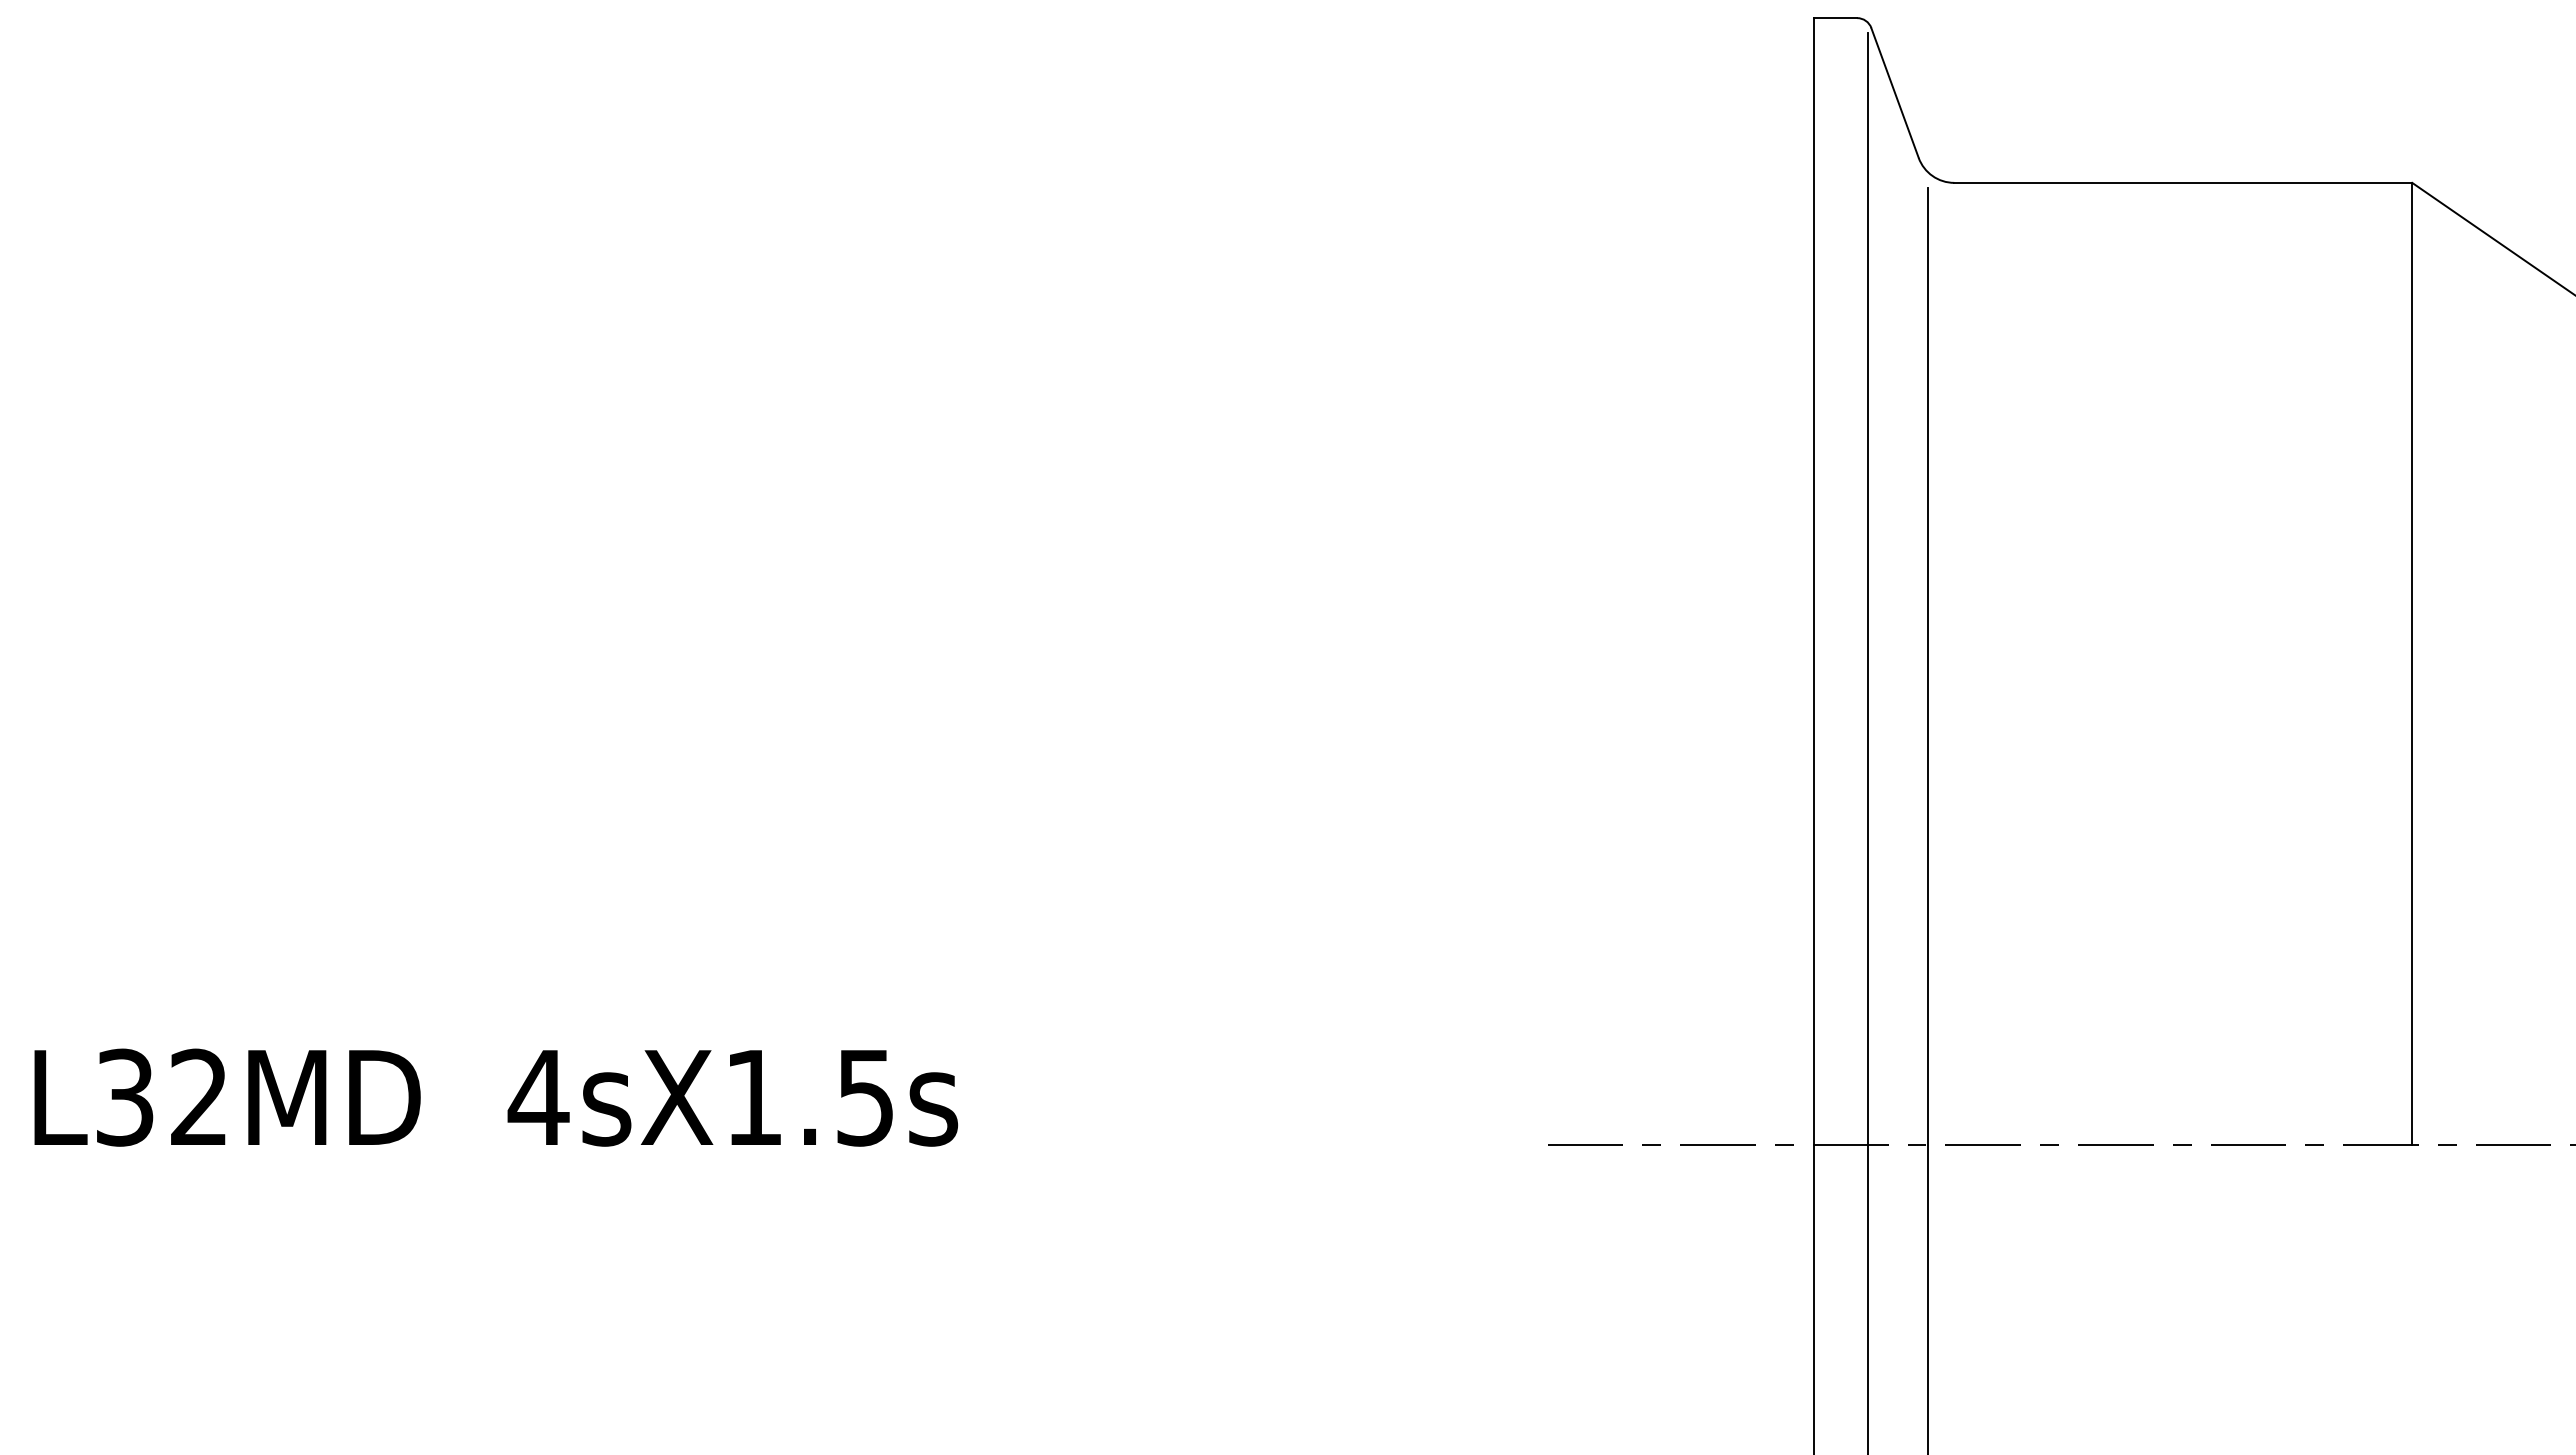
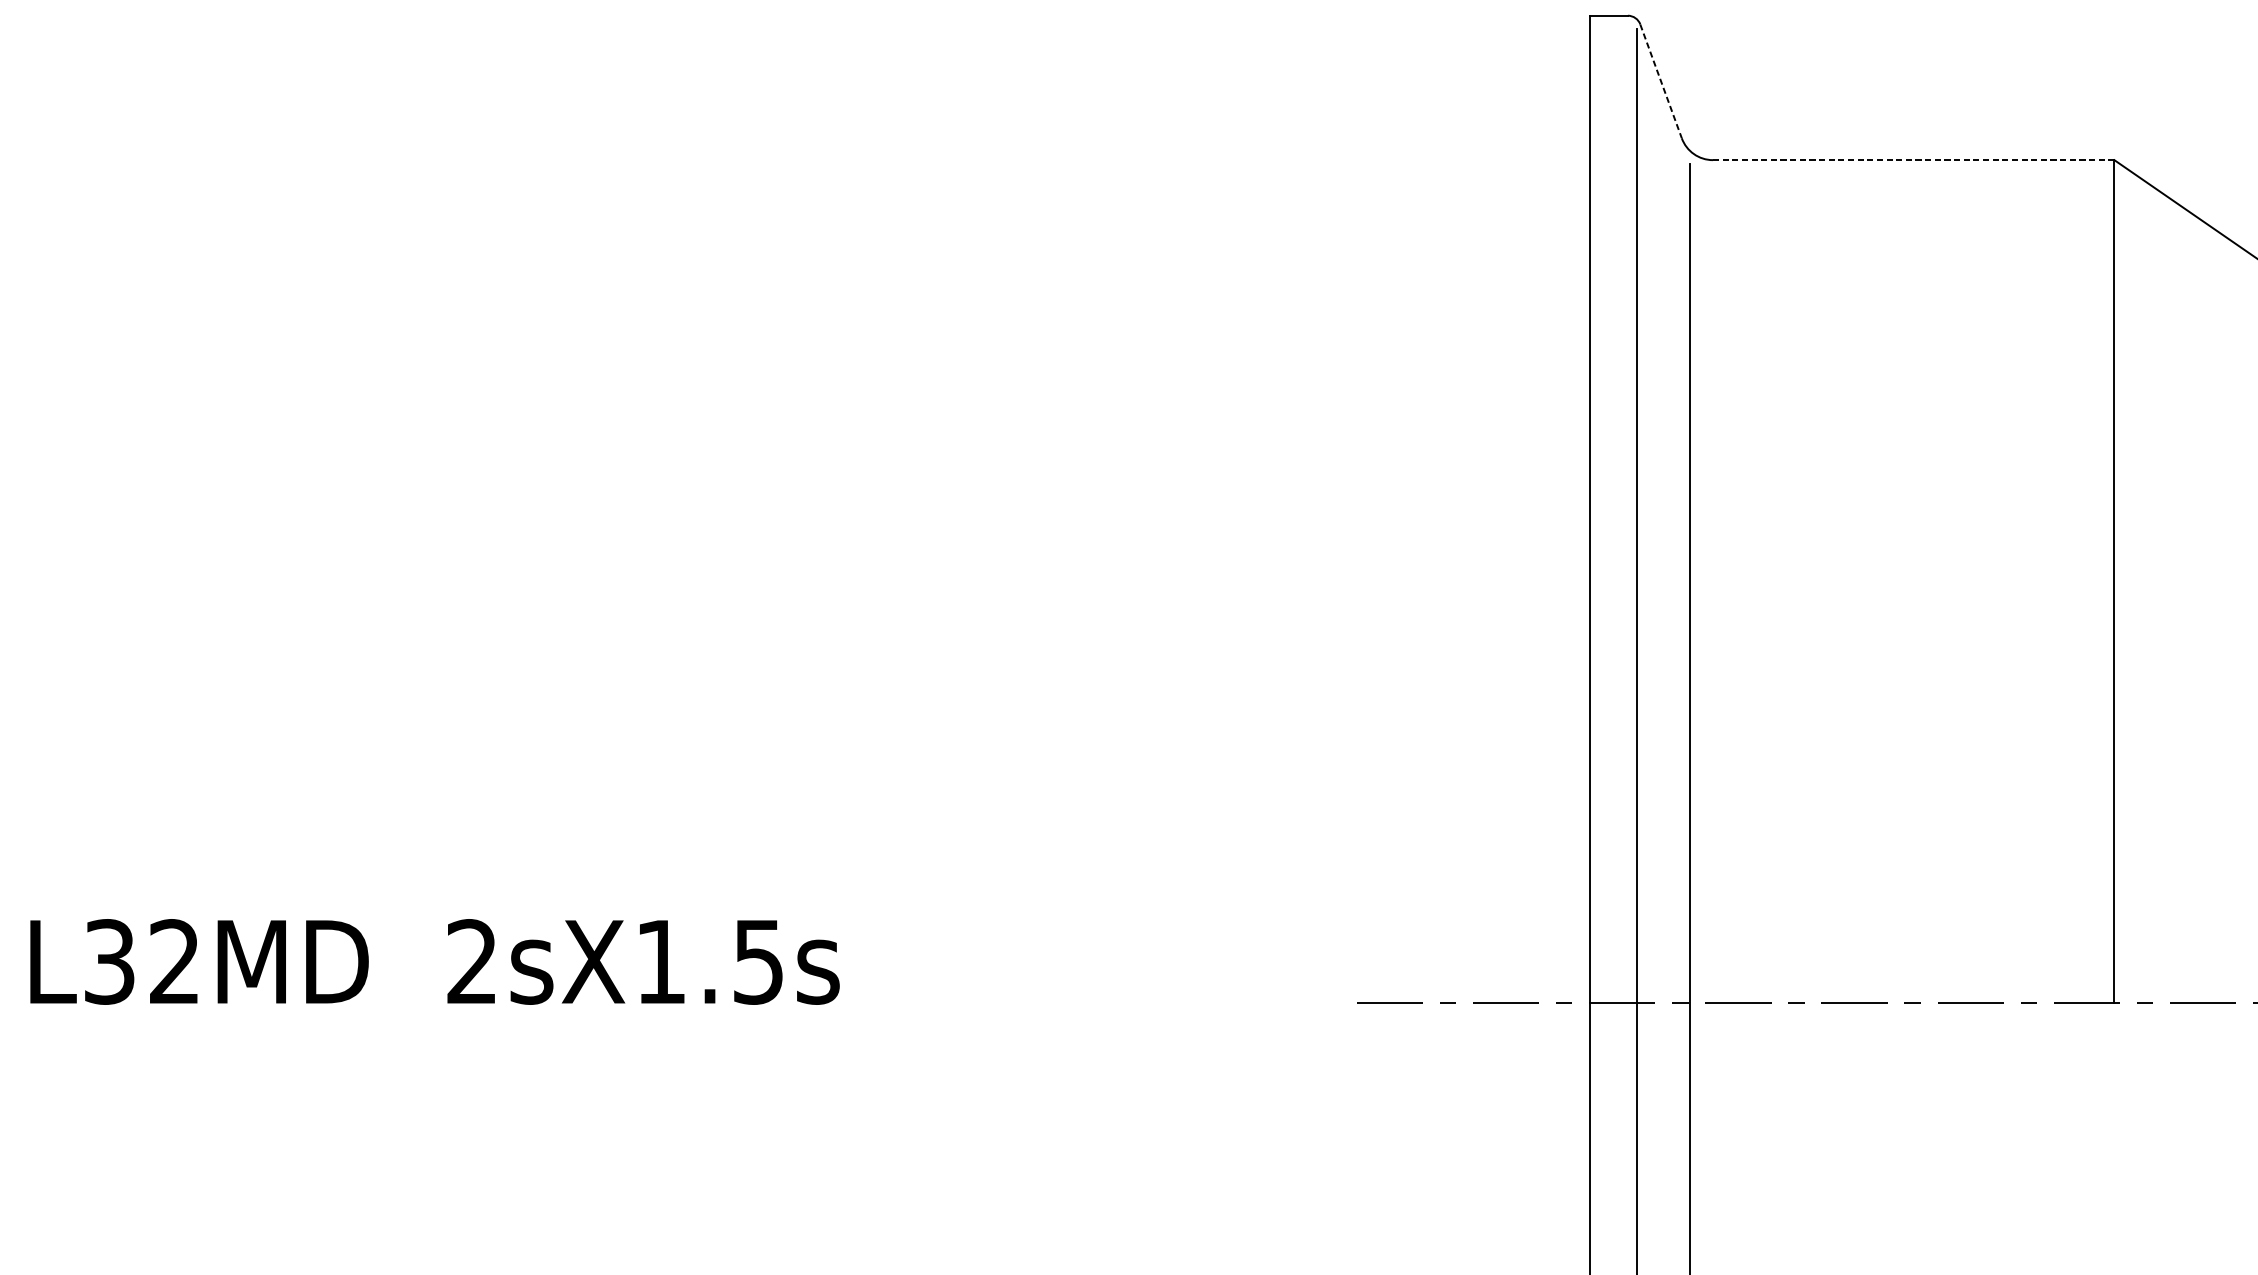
line: (1895, 93) -> (1661, 81), solid -> dashed
line: (2183, 182) -> (1913, 159), solid -> dashed
text: (538, 1096) -> (472, 960), 4sX1.5s -> 2sX1.5s

